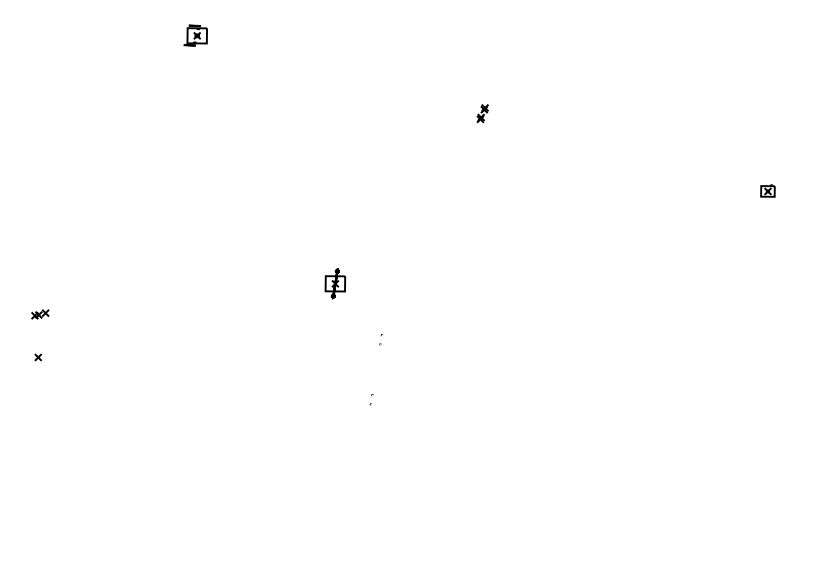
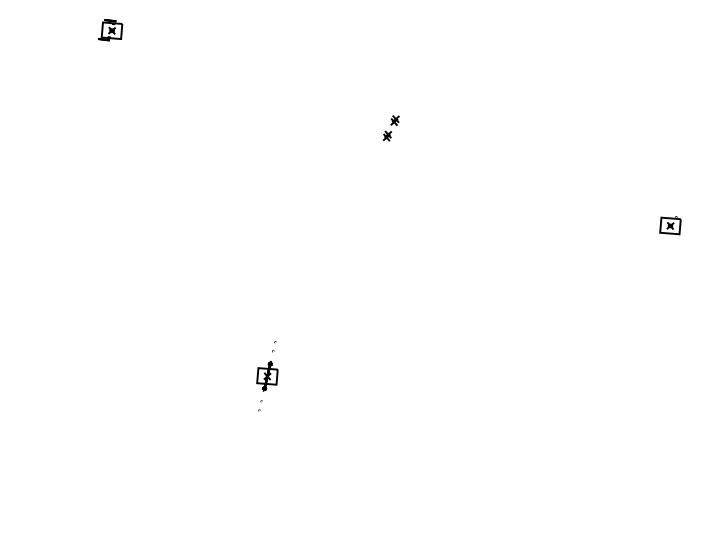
part: (482, 113) -> (391, 128), size x1.67
part: (767, 190) -> (670, 224), size x1.43
part: (335, 283) -> (267, 376), moved

